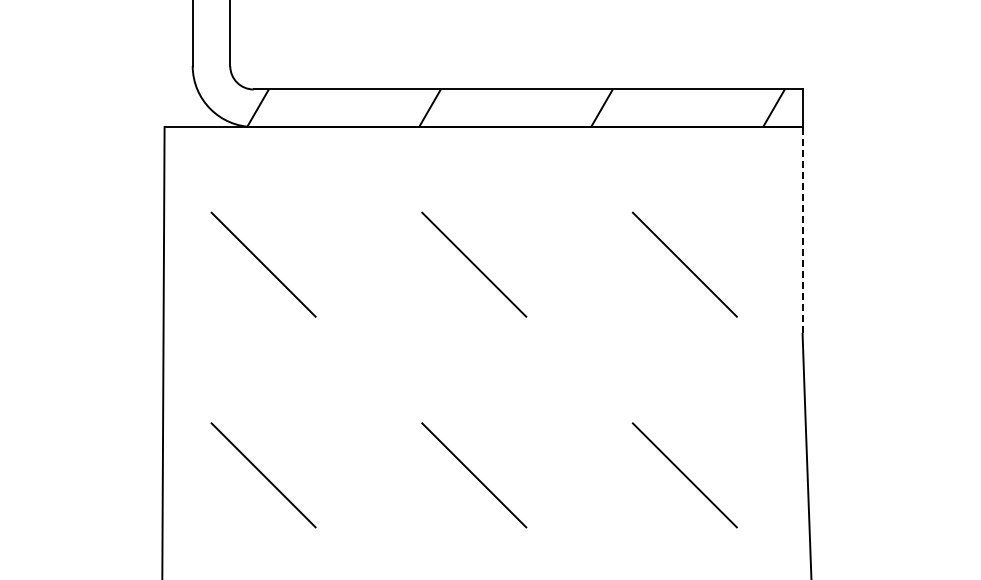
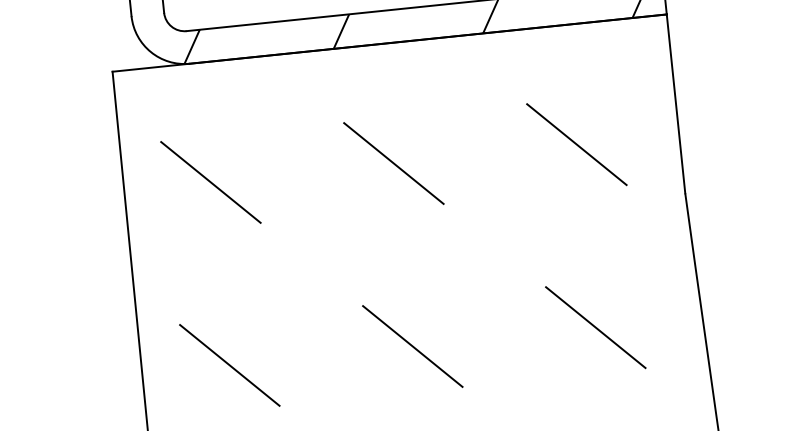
line: (802, 230) -> (676, 104), dashed -> solid

